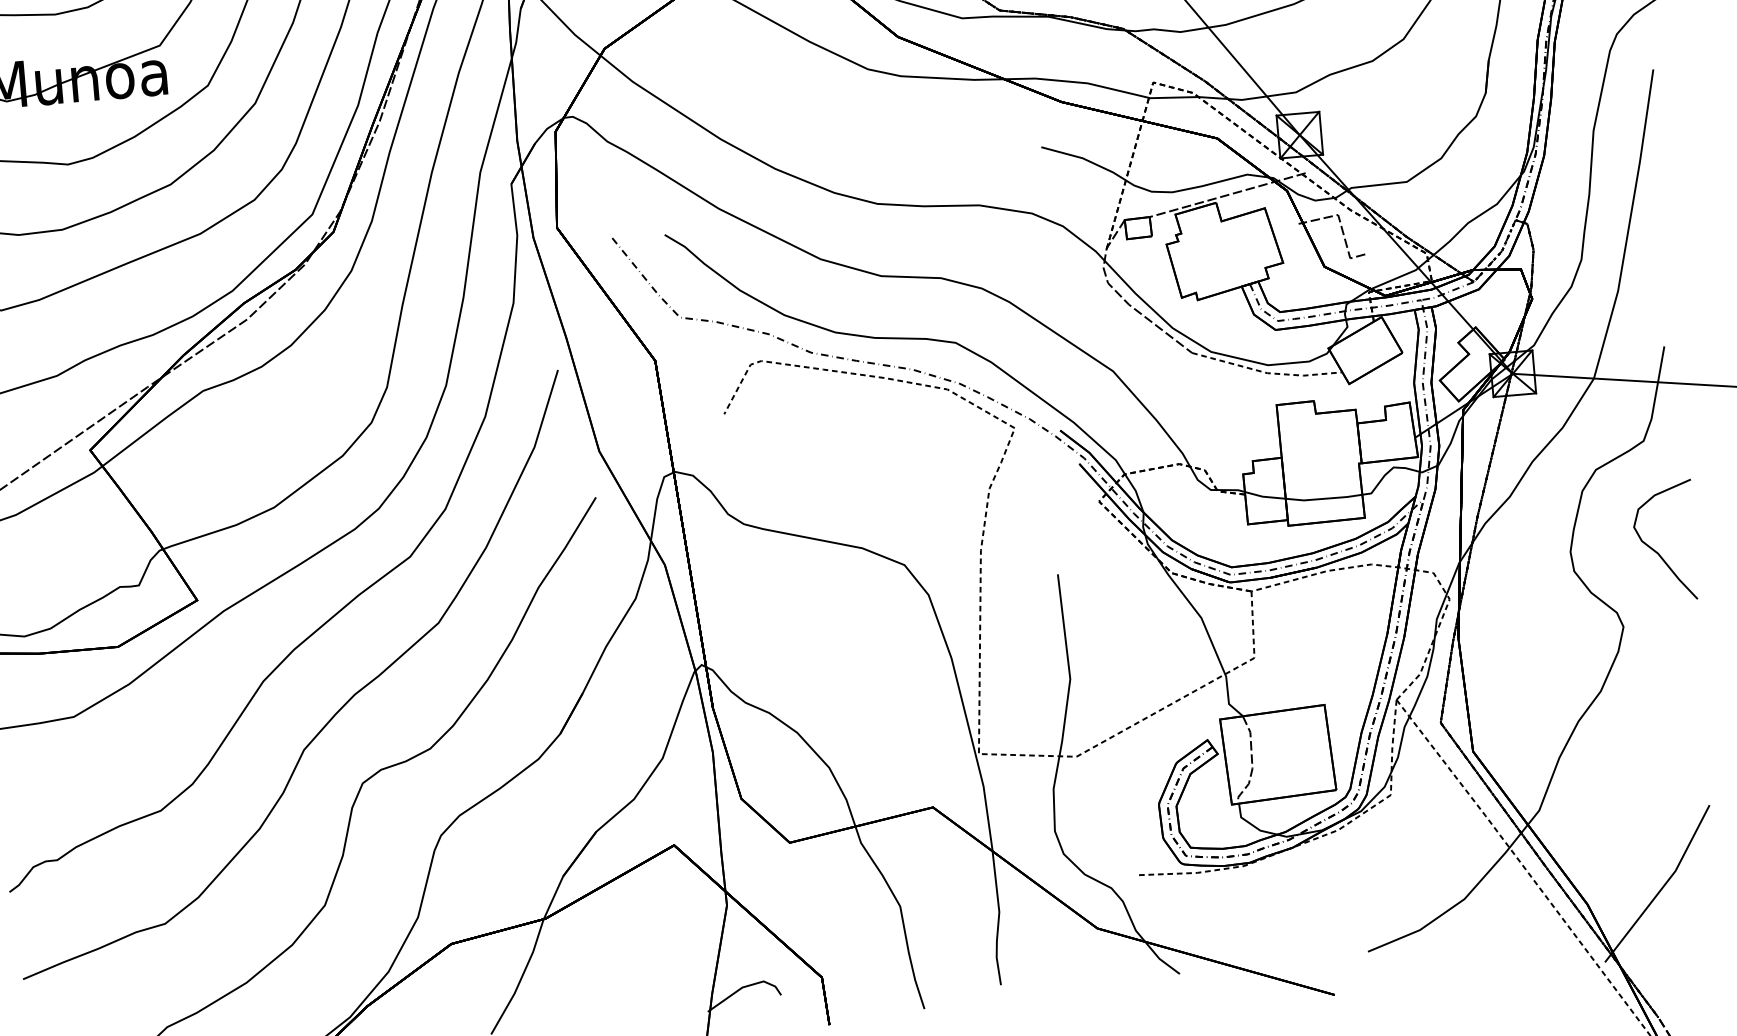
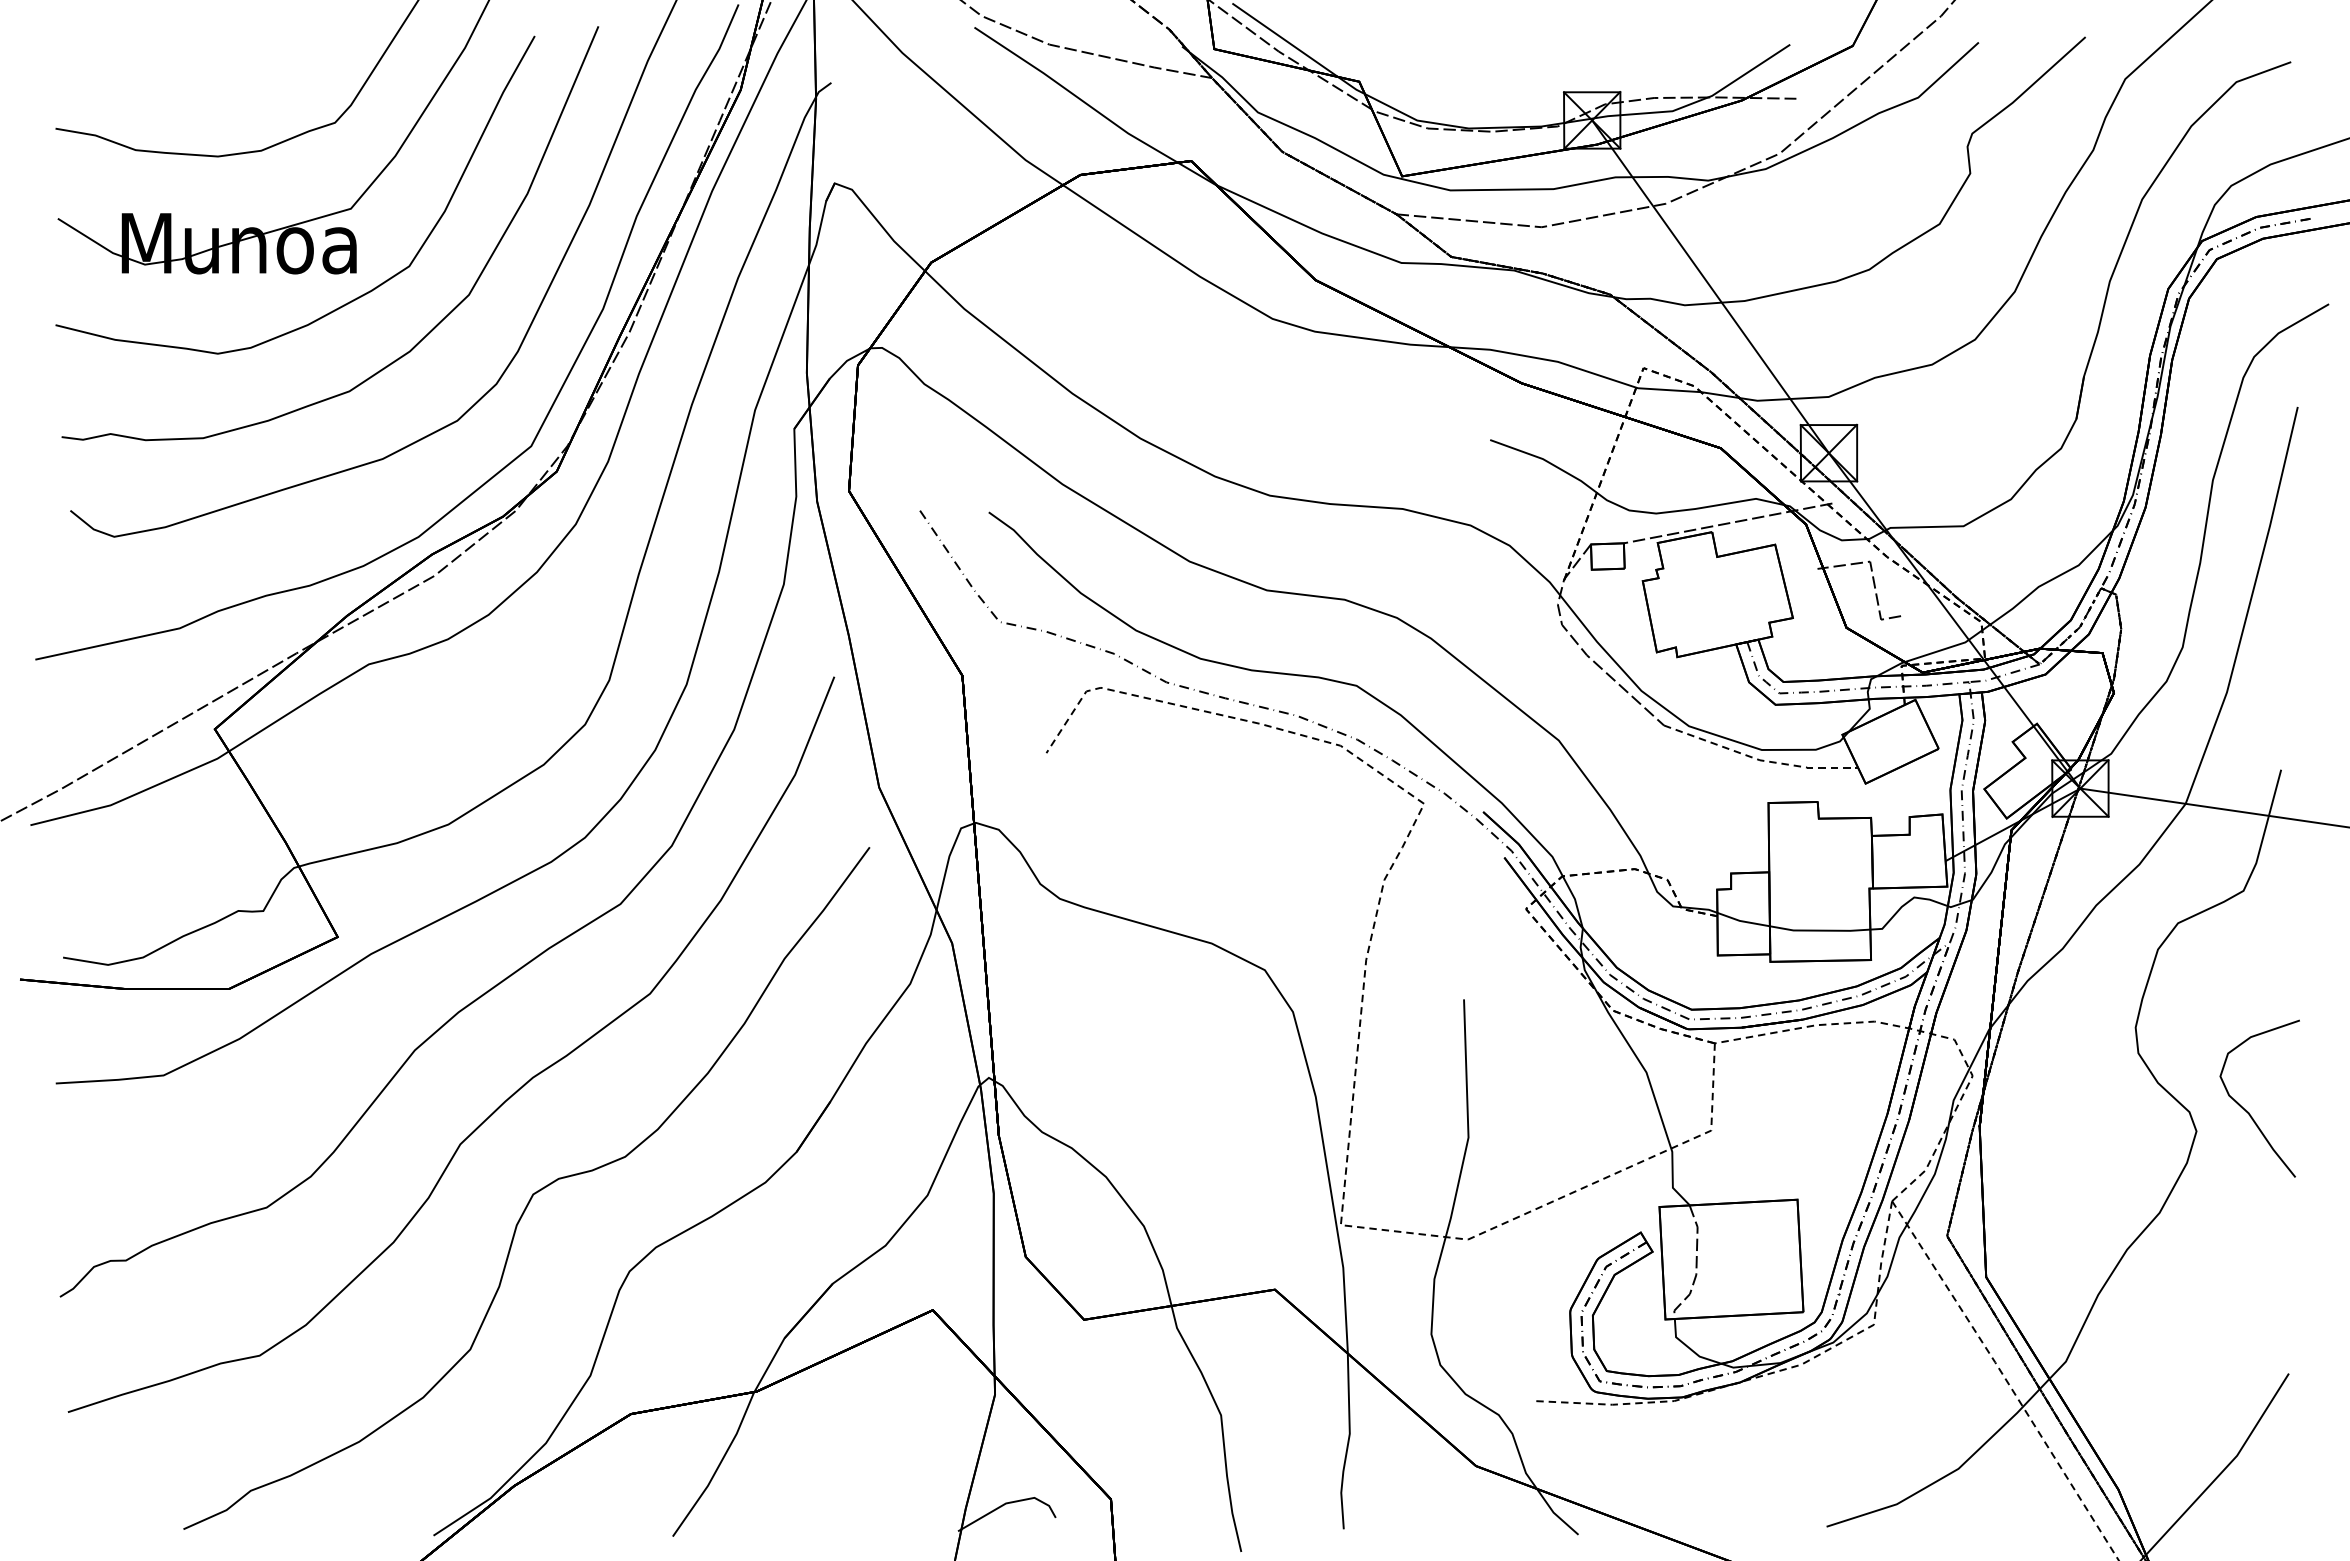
curve: (1656, 551) -> (2247, 1110), moved

